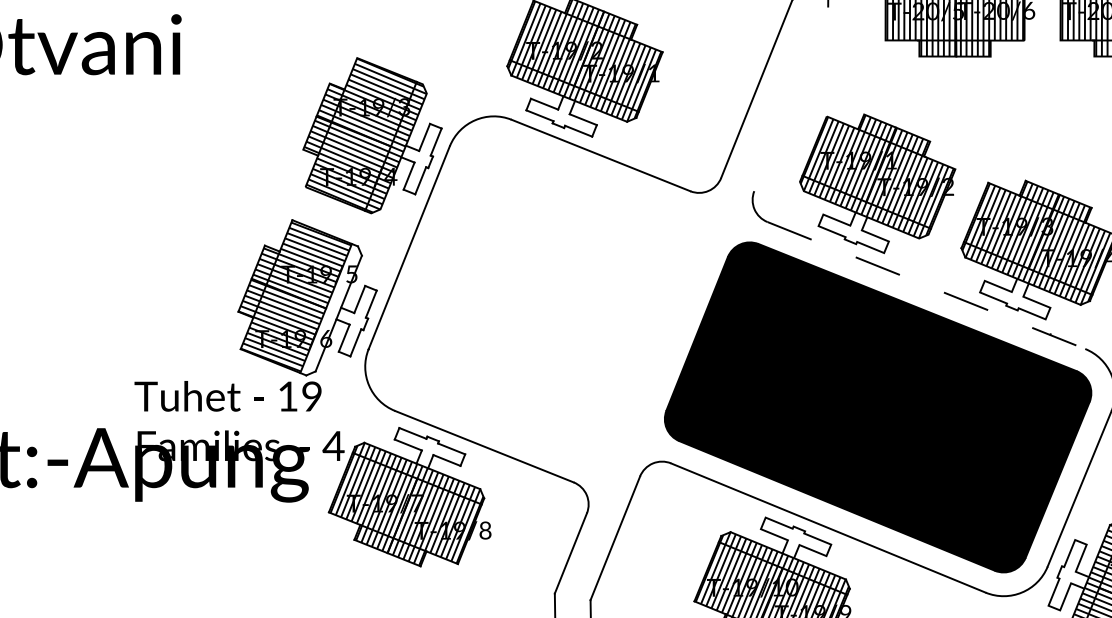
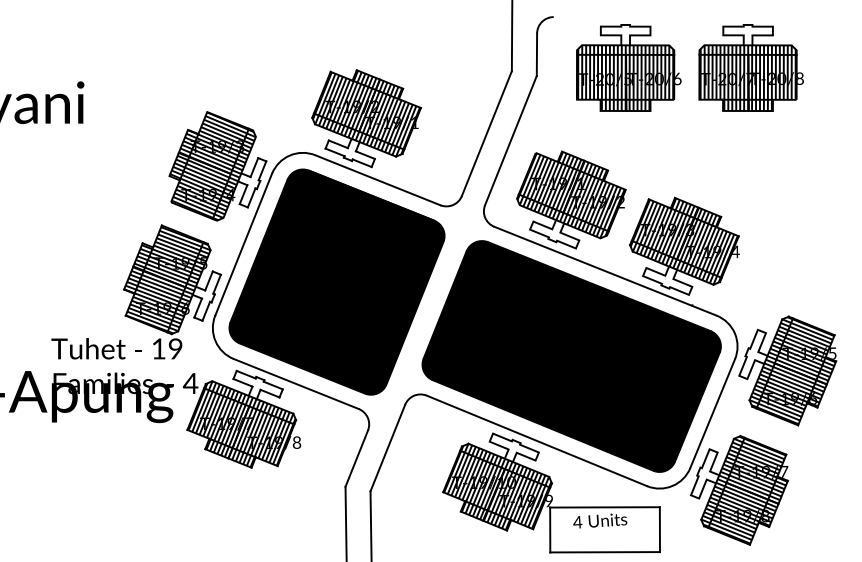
line: (790, 98) -> (510, 140), added
line: (926, 285) -> (605, 271), dashed -> solid
part: (541, 300) -> (336, 281), added
hatch: (330, 310) -> (188, 288), added

